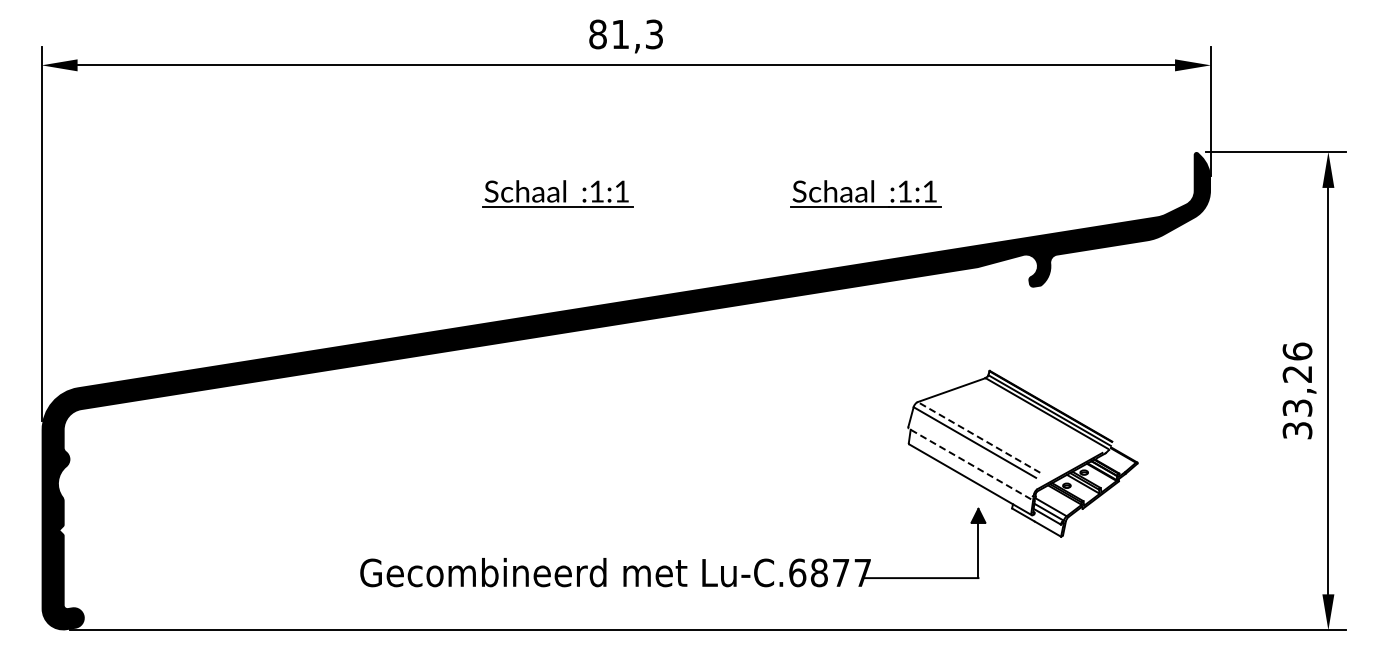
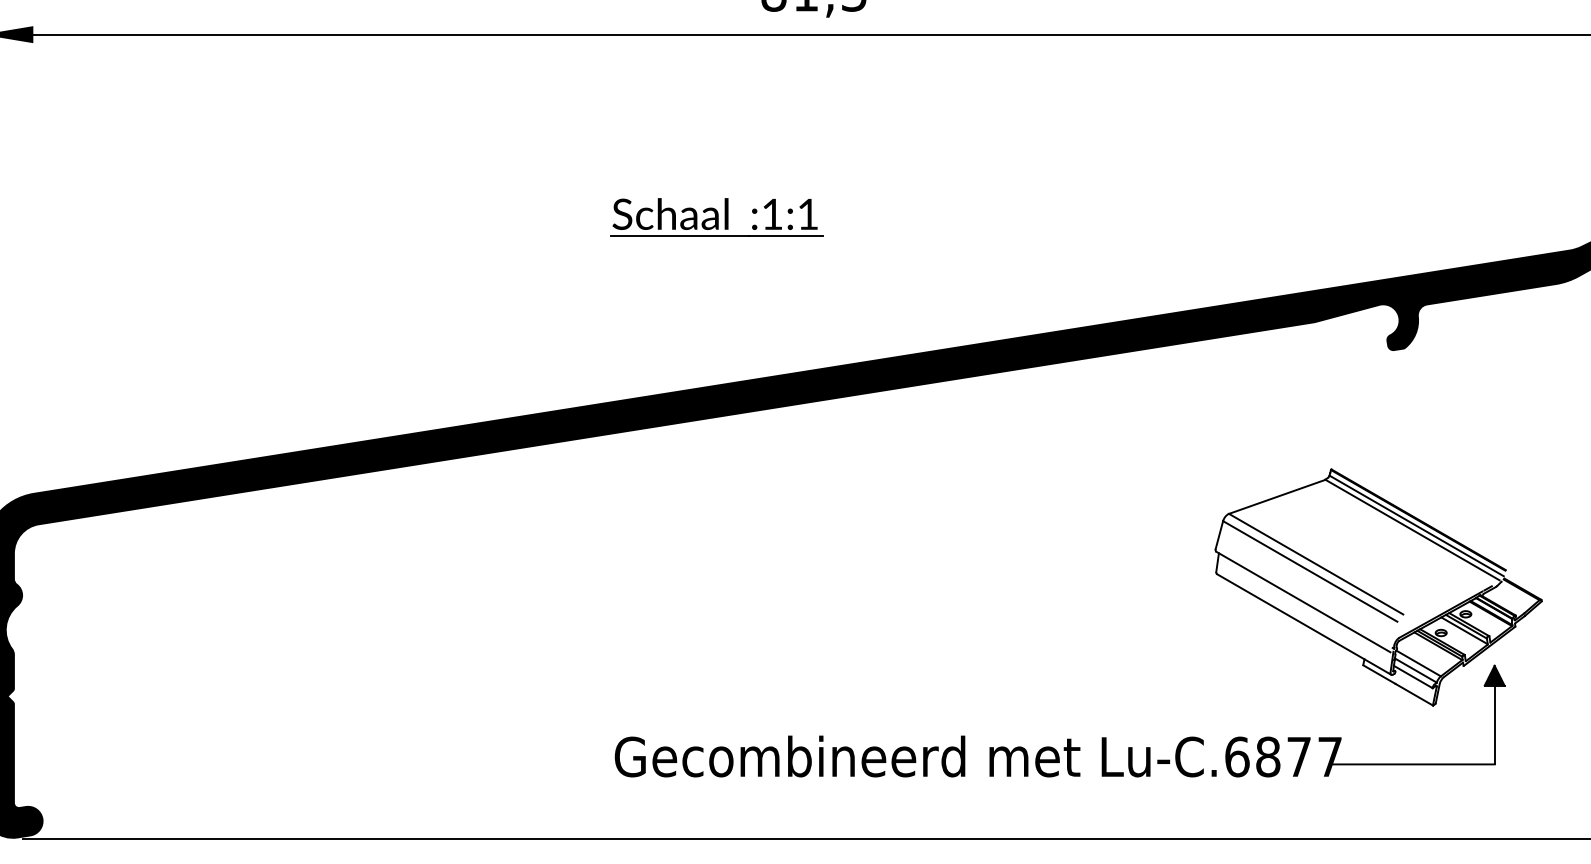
part: (865, 193) -> (1154, 217), removed
line: (979, 437) -> (1316, 564), dashed -> solid
line: (970, 464) -> (1304, 602), dashed -> solid
part: (678, 560) -> (1067, 739), moved

